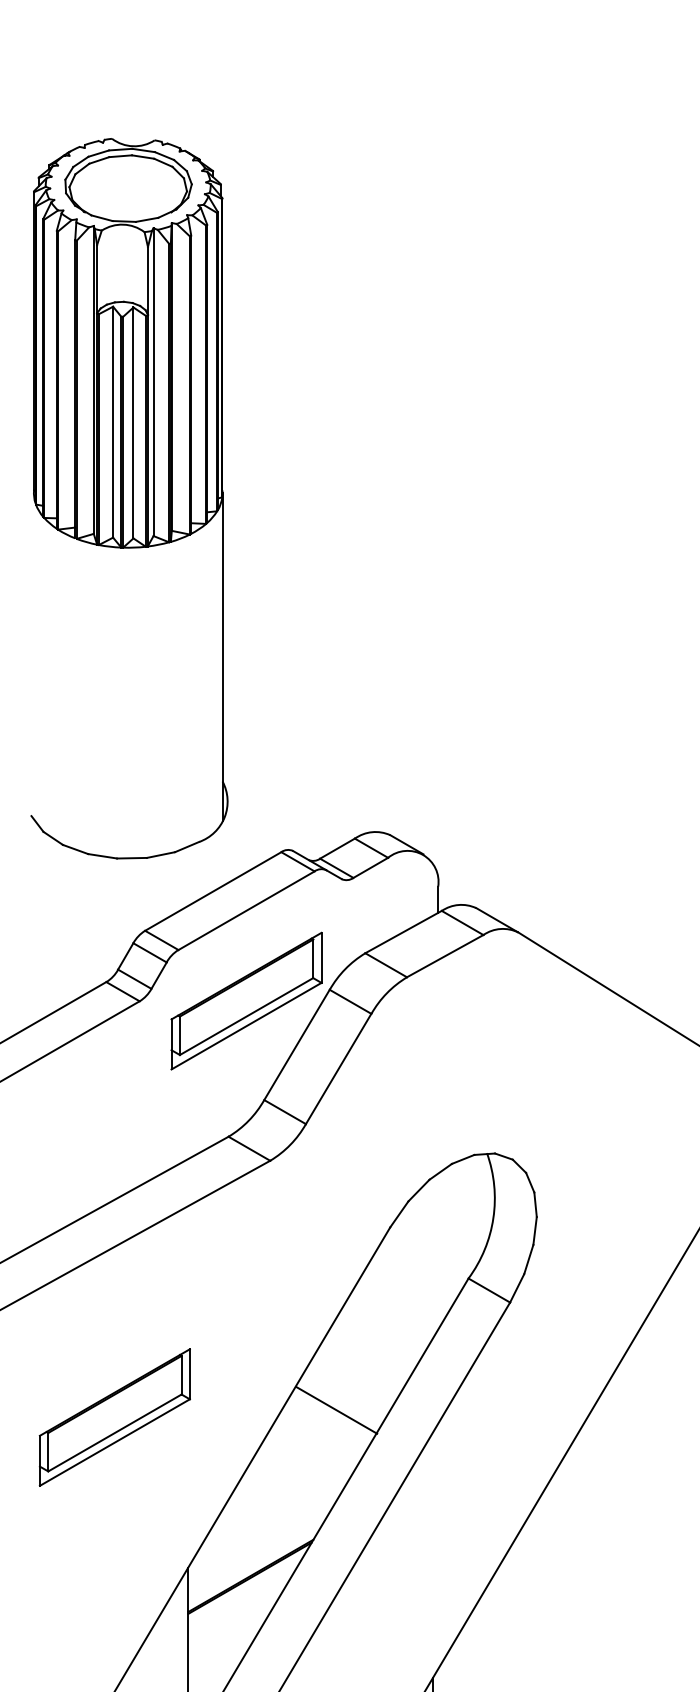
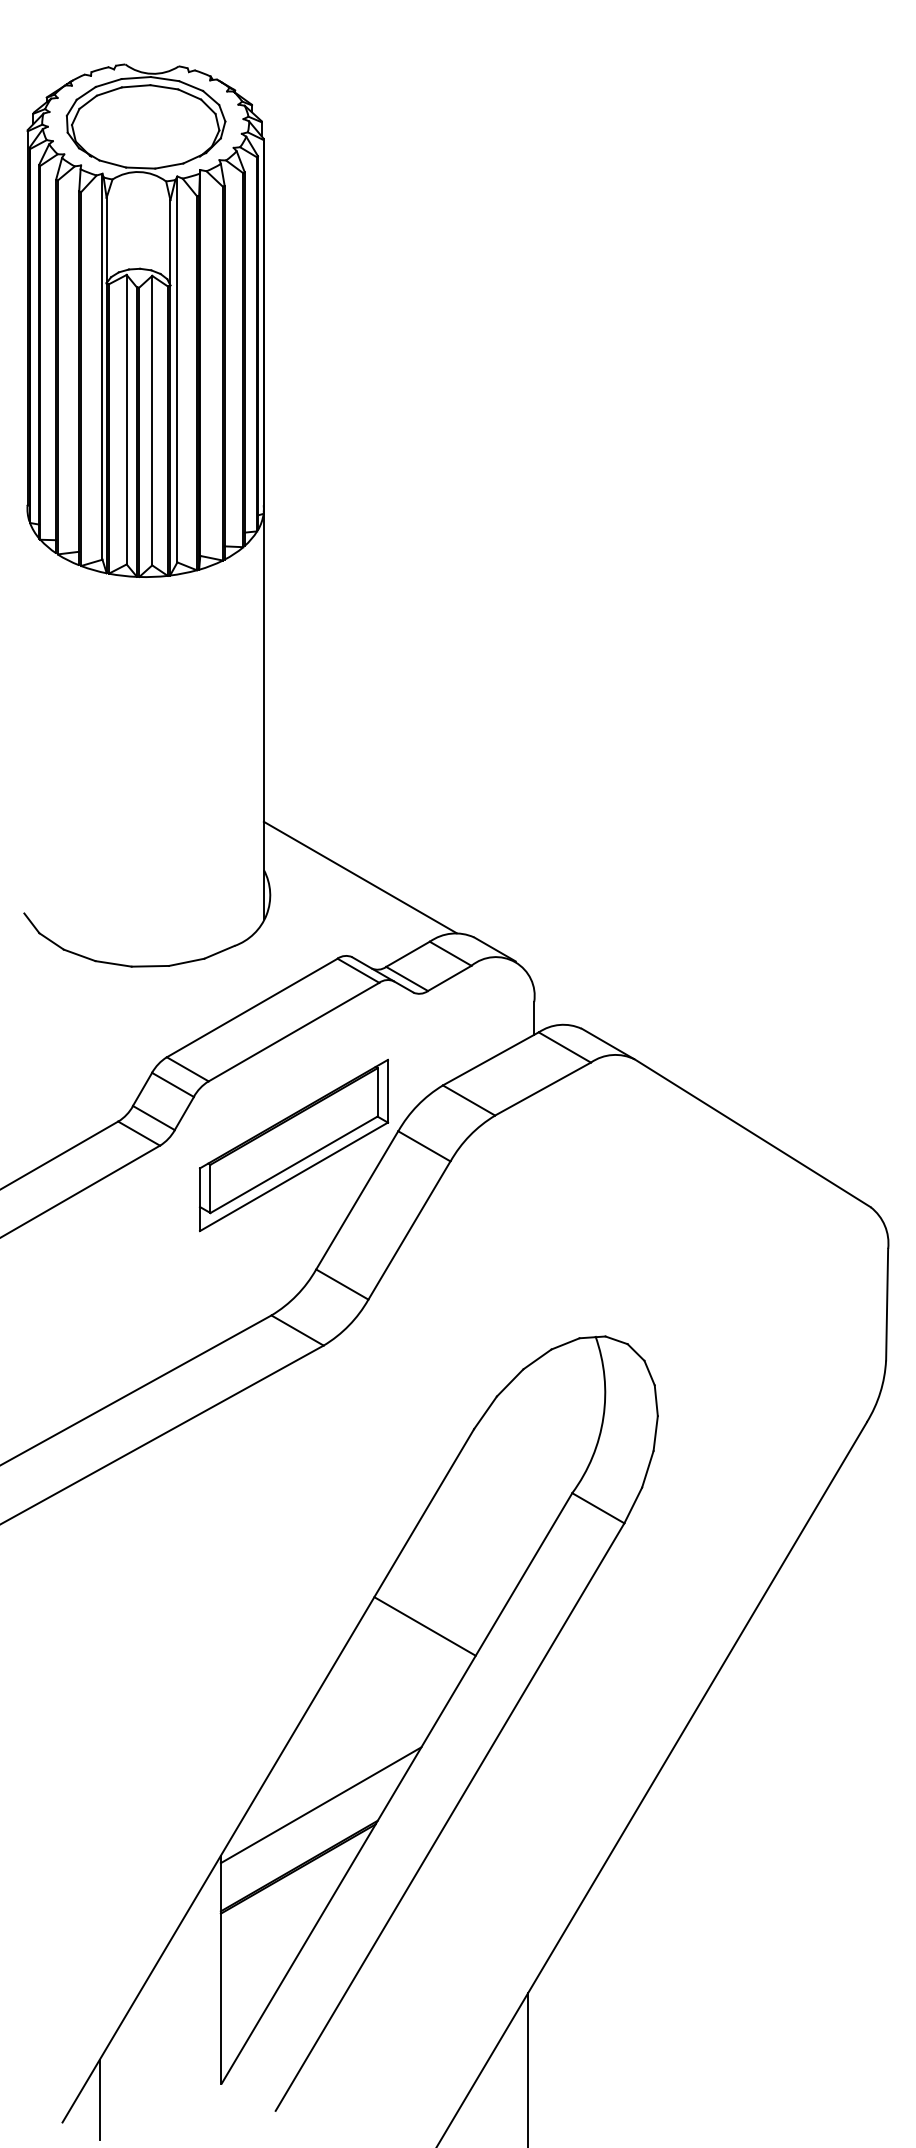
line: (298, 787) -> (359, 877), added
line: (336, 1410) -> (424, 1626), moved
part: (115, 1417) -> (129, 1667), removed
line: (267, 1527) -> (320, 1805), added

